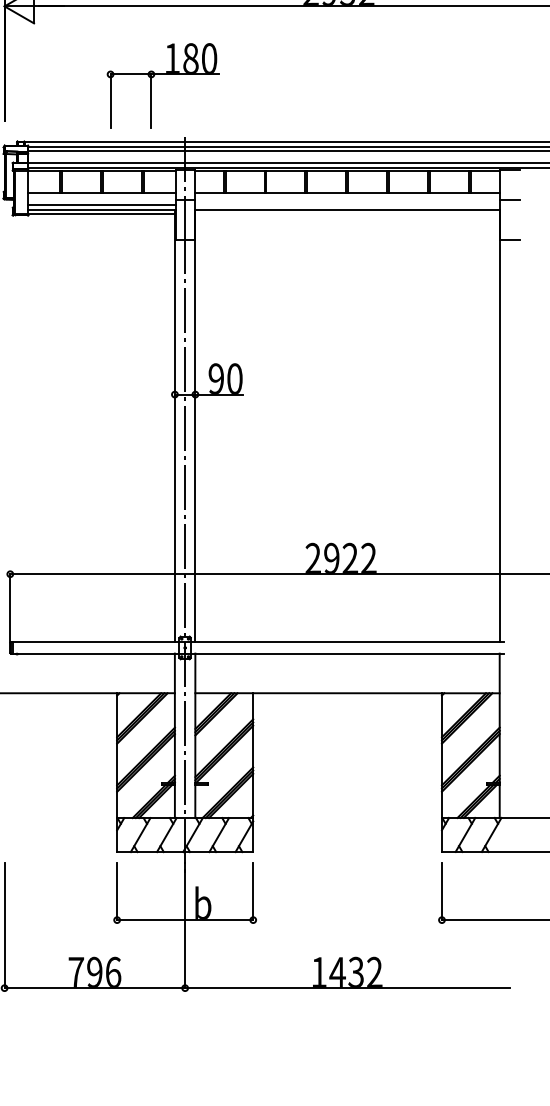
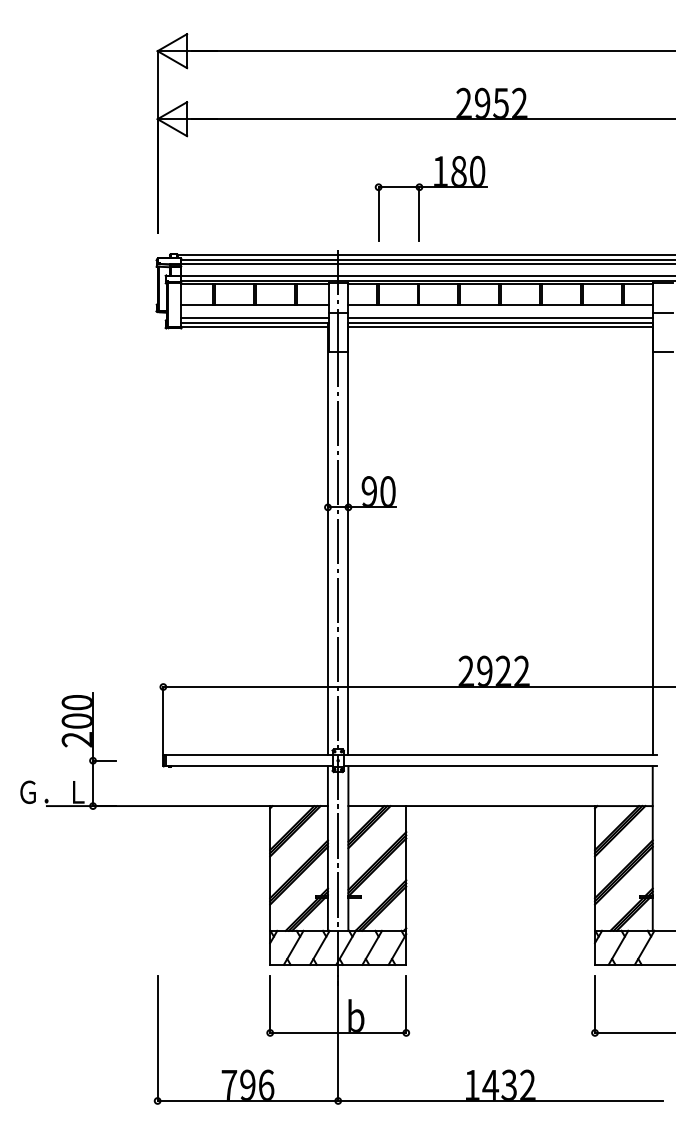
part: (162, 74) -> (430, 187), moved
line: (347, 205) -> (500, 318), added
line: (347, 213) -> (500, 326), added

